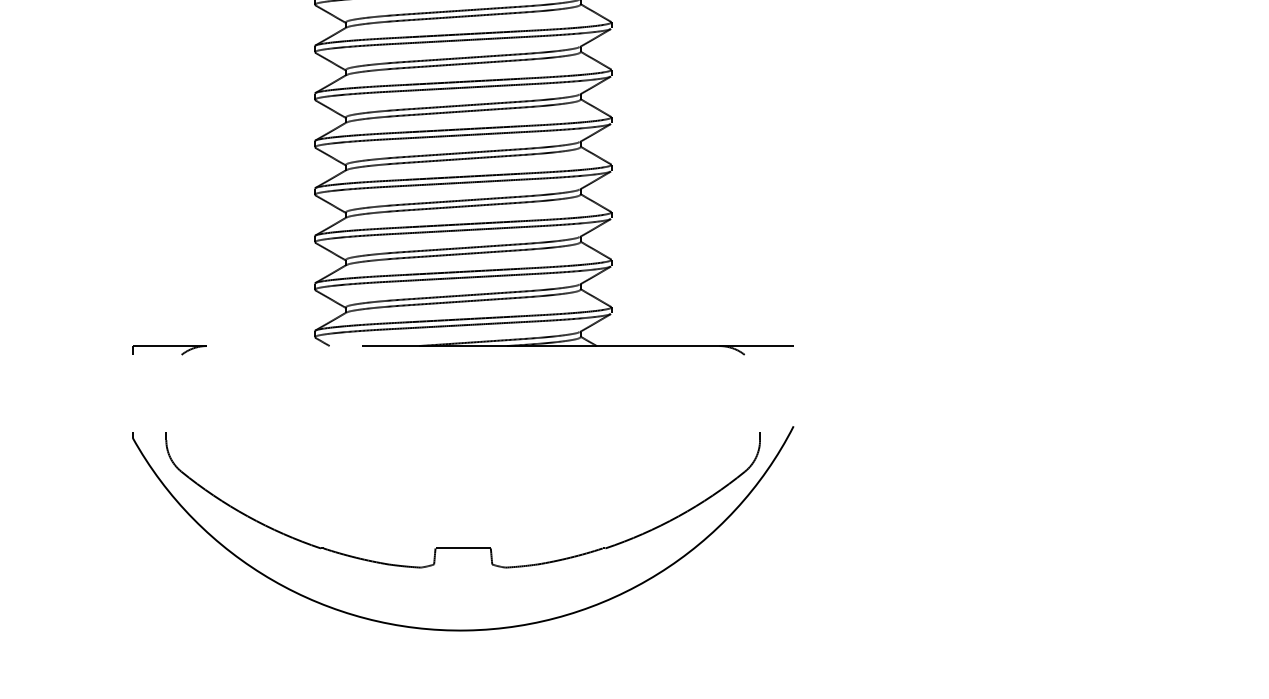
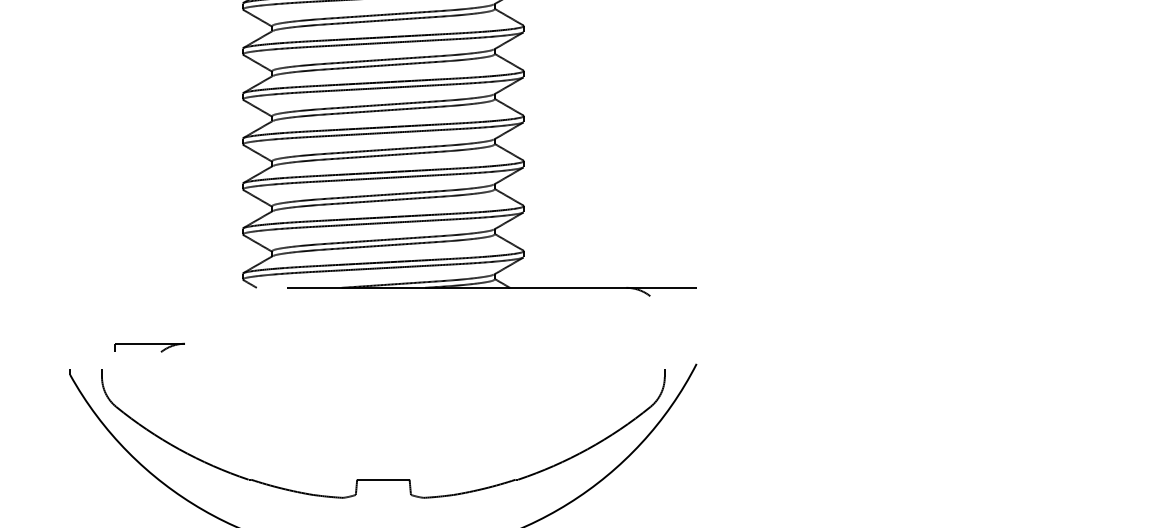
part: (169, 350) -> (149, 347), moved

